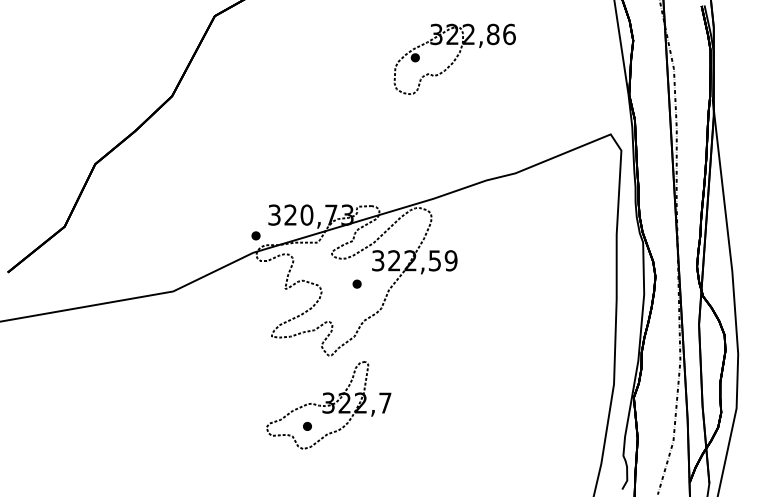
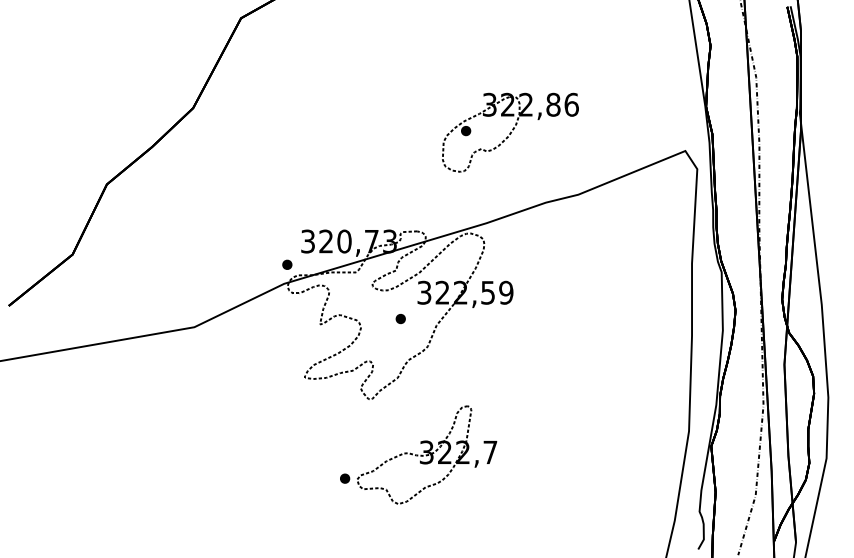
part: (454, 59) -> (510, 132), moved
part: (329, 404) -> (427, 454), moved

